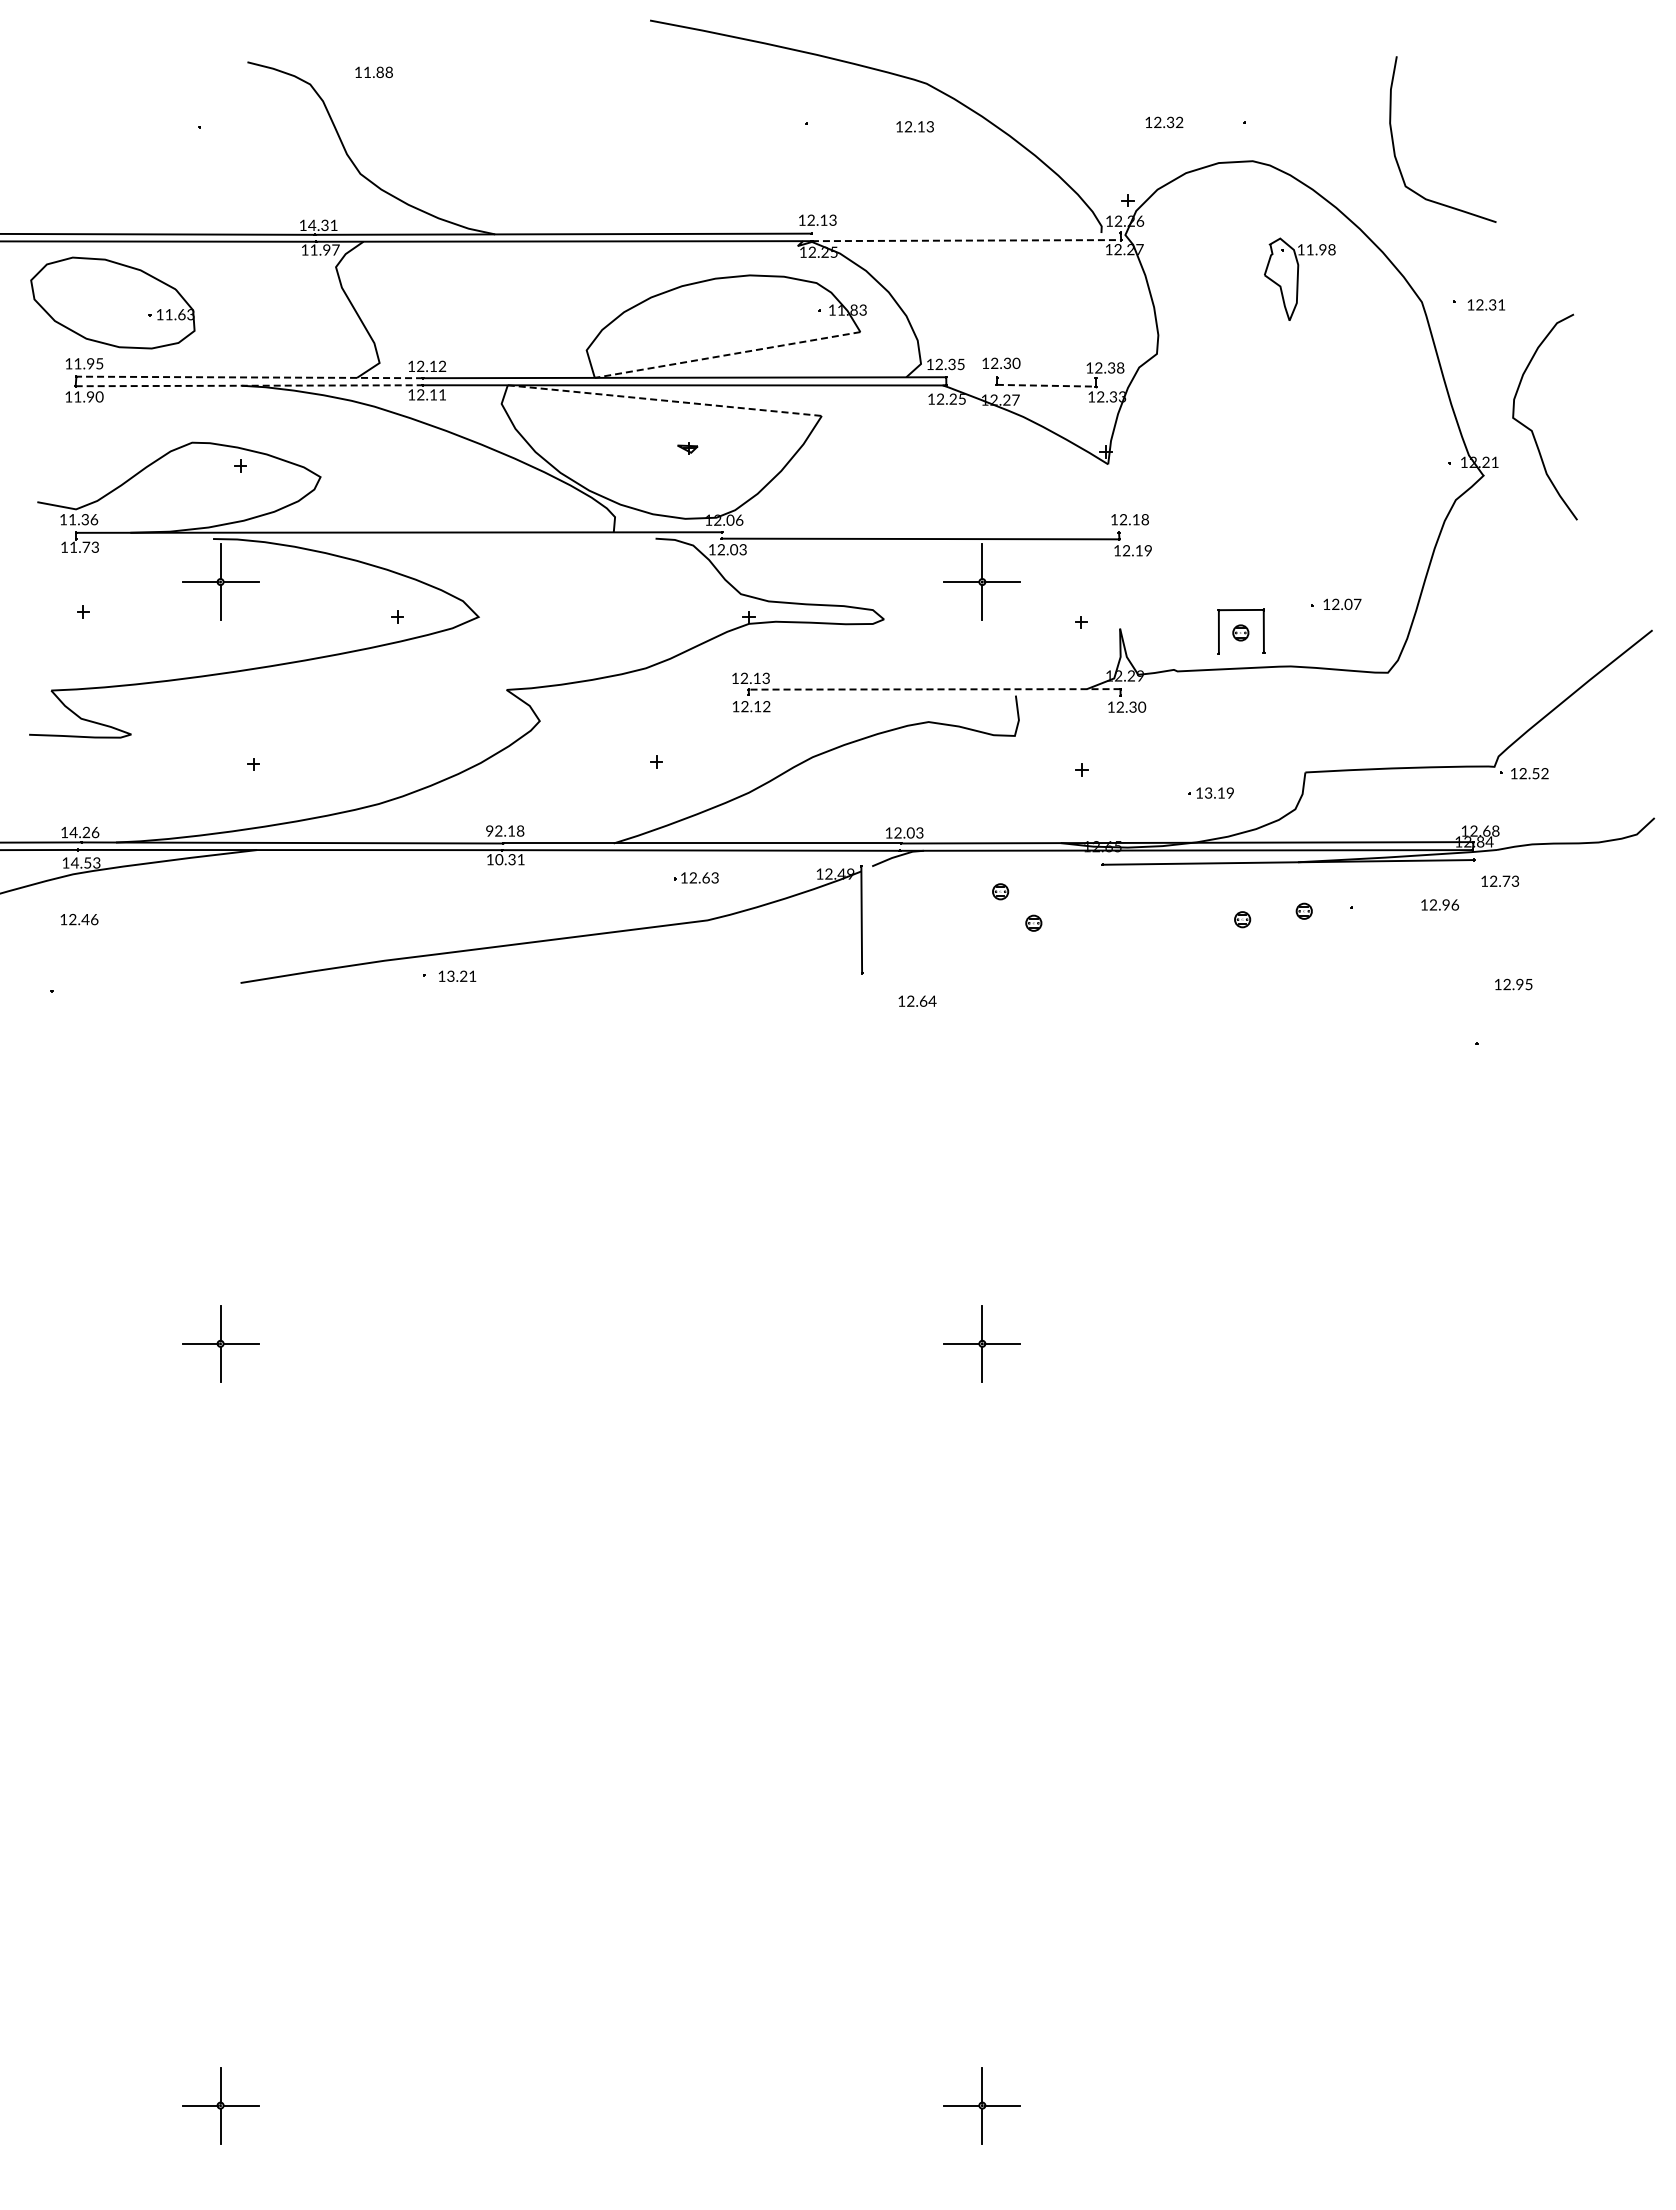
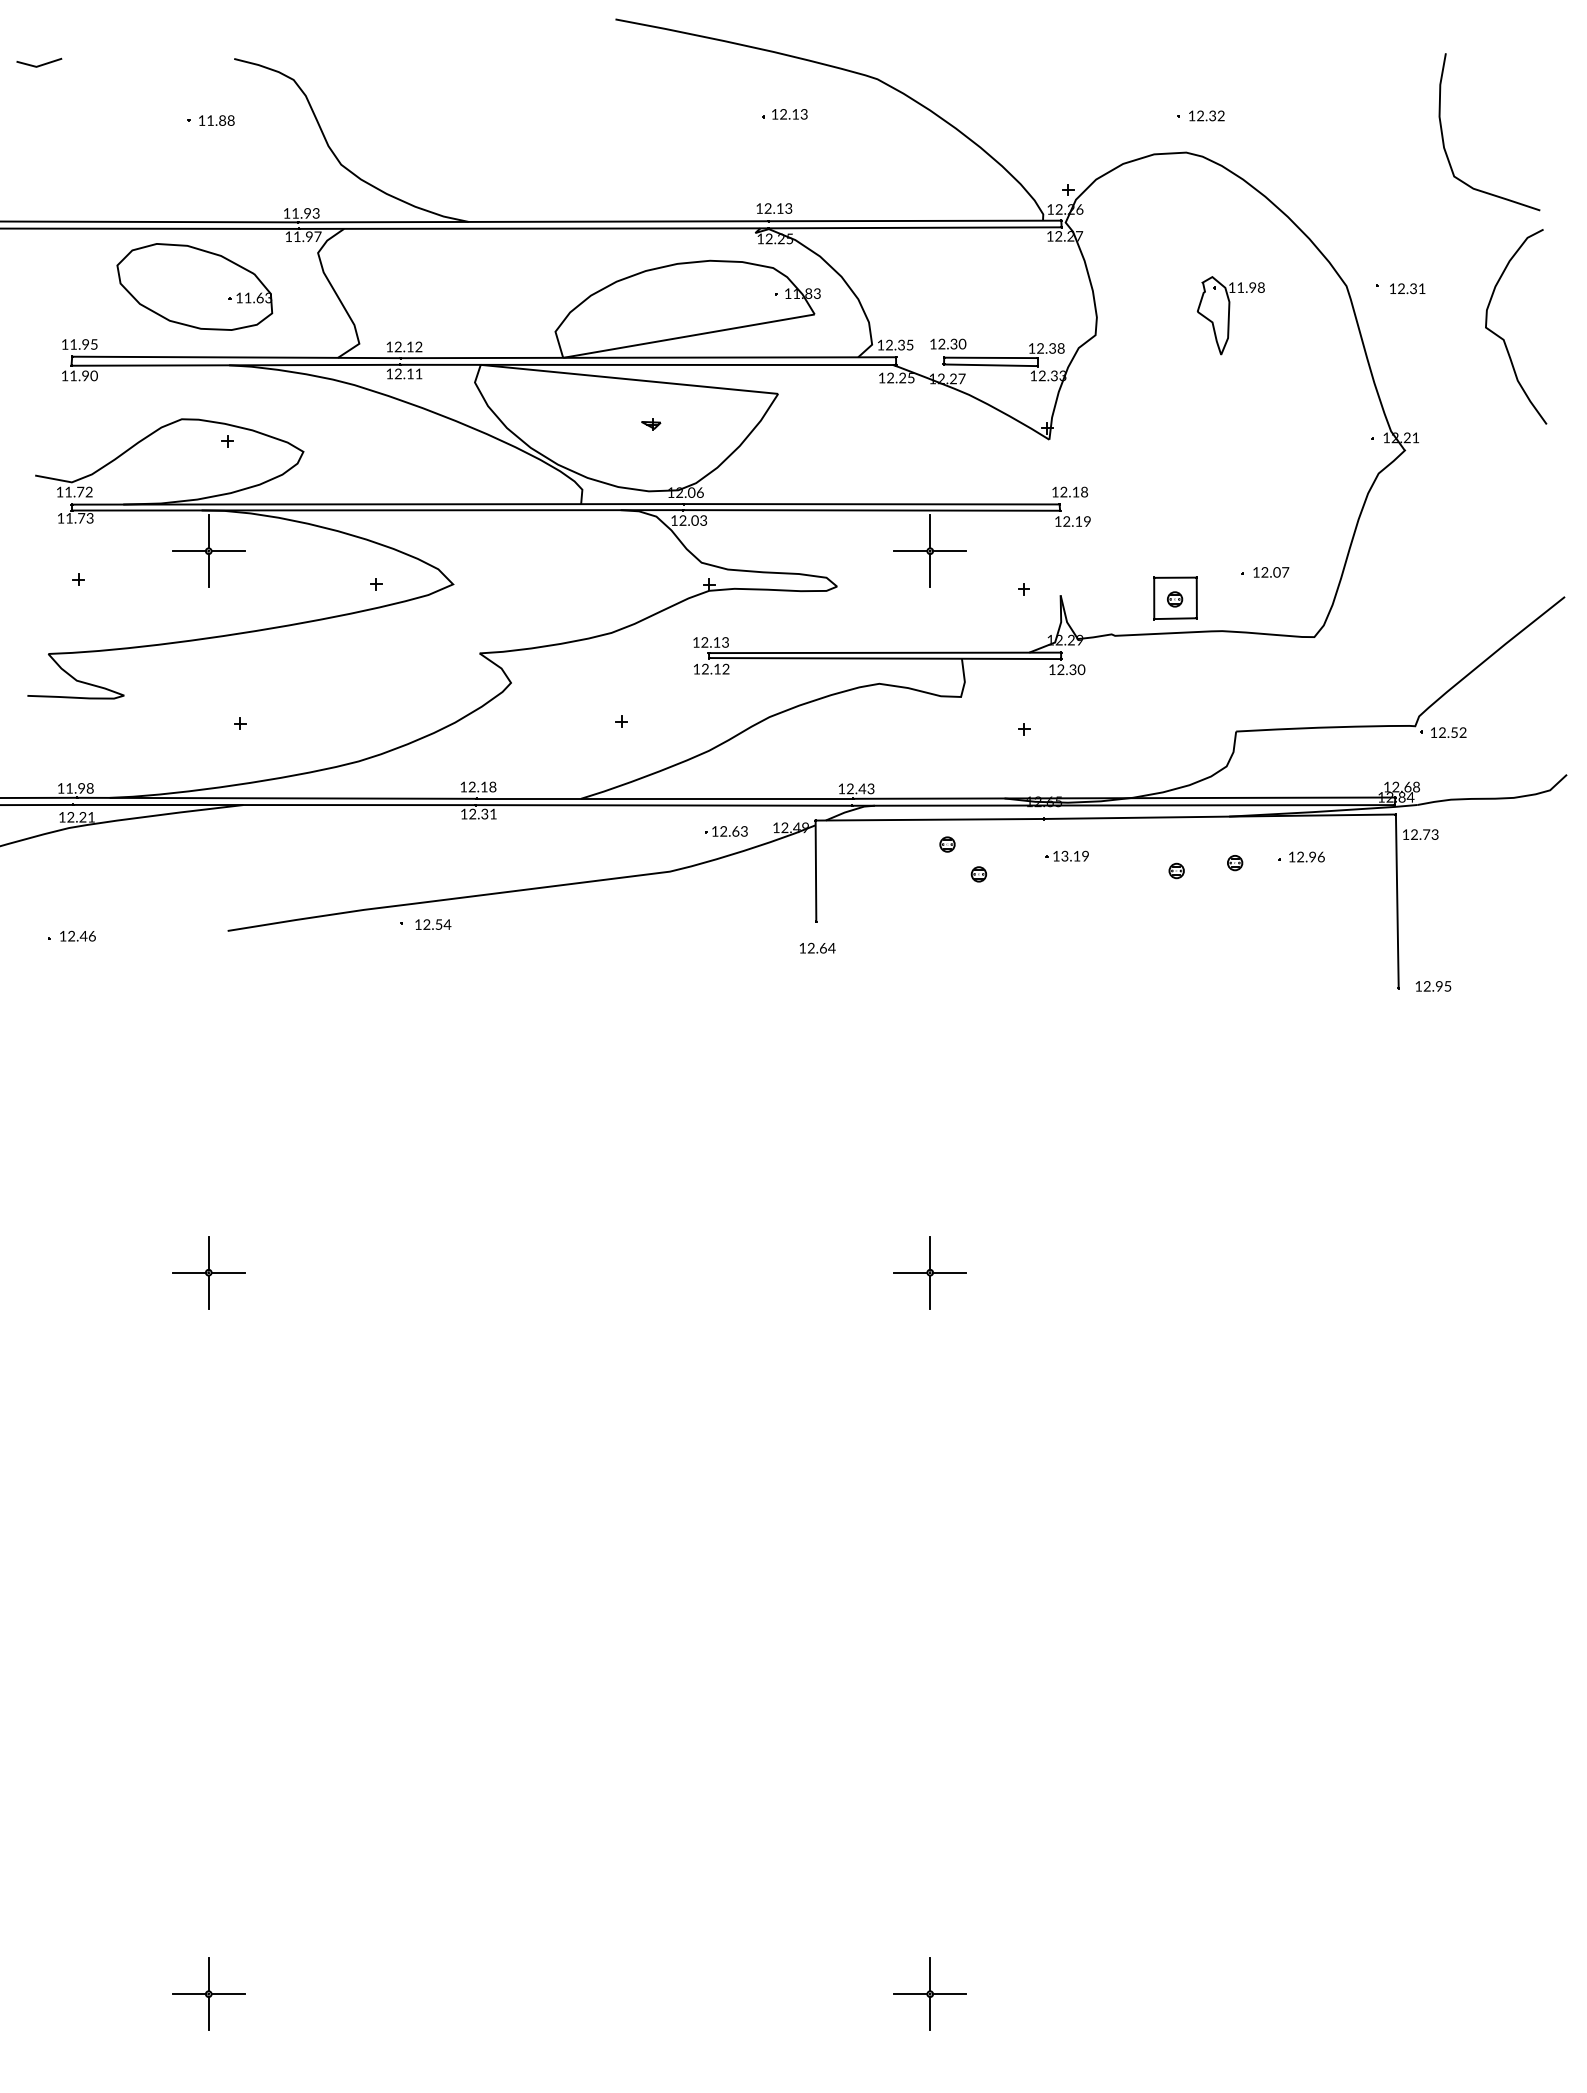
line: (41, 68) -> (39, 64), added
text: (373, 71) -> (216, 119), moved
text: (1164, 122) -> (1206, 115), moved
text: (914, 126) -> (789, 114), moved
curve: (1394, 144) -> (1443, 136), moved
text: (322, 224) -> (305, 212), 14.31 -> 11.93
line: (965, 233) -> (914, 221), added
line: (966, 240) -> (915, 227), dashed -> solid
part: (1299, 278) -> (1230, 314), moved
part: (112, 302) -> (194, 286), moved
line: (727, 355) -> (688, 336), dashed -> solid
line: (249, 377) -> (236, 357), dashed -> solid
line: (1046, 377) -> (990, 357), added
line: (249, 385) -> (236, 365), dashed -> solid
line: (1046, 385) -> (990, 365), dashed -> solid
line: (664, 400) -> (629, 379), dashed -> solid
curve: (1531, 429) -> (1503, 338), moved
text: (89, 519) -> (84, 491), 11.36 -> 11.72
line: (920, 532) -> (871, 504), added
line: (398, 538) -> (377, 509), added
line: (1240, 652) -> (1174, 617), added
line: (934, 689) -> (884, 652), dashed -> solid
line: (934, 694) -> (884, 657), added
part: (1210, 792) -> (1066, 855), moved
text: (489, 830) -> (463, 786), 92.18 -> 12.18
text: (84, 832) -> (79, 788), 14.26 -> 11.98
text: (910, 832) -> (862, 788), 12.03 -> 12.43
text: (499, 859) -> (472, 813), 10.31 -> 12.31
text: (85, 862) -> (80, 816), 14.53 -> 12.21
line: (981, 865) -> (929, 819), added
part: (696, 877) -> (726, 831), moved
text: (1439, 904) -> (1306, 856), moved
text: (79, 919) -> (77, 936), moved
line: (1475, 951) -> (1397, 901), added
text: (461, 975) -> (436, 923), 13.21 -> 12.54
text: (1513, 984) -> (1433, 986), moved
text: (917, 1000) -> (817, 947), moved

